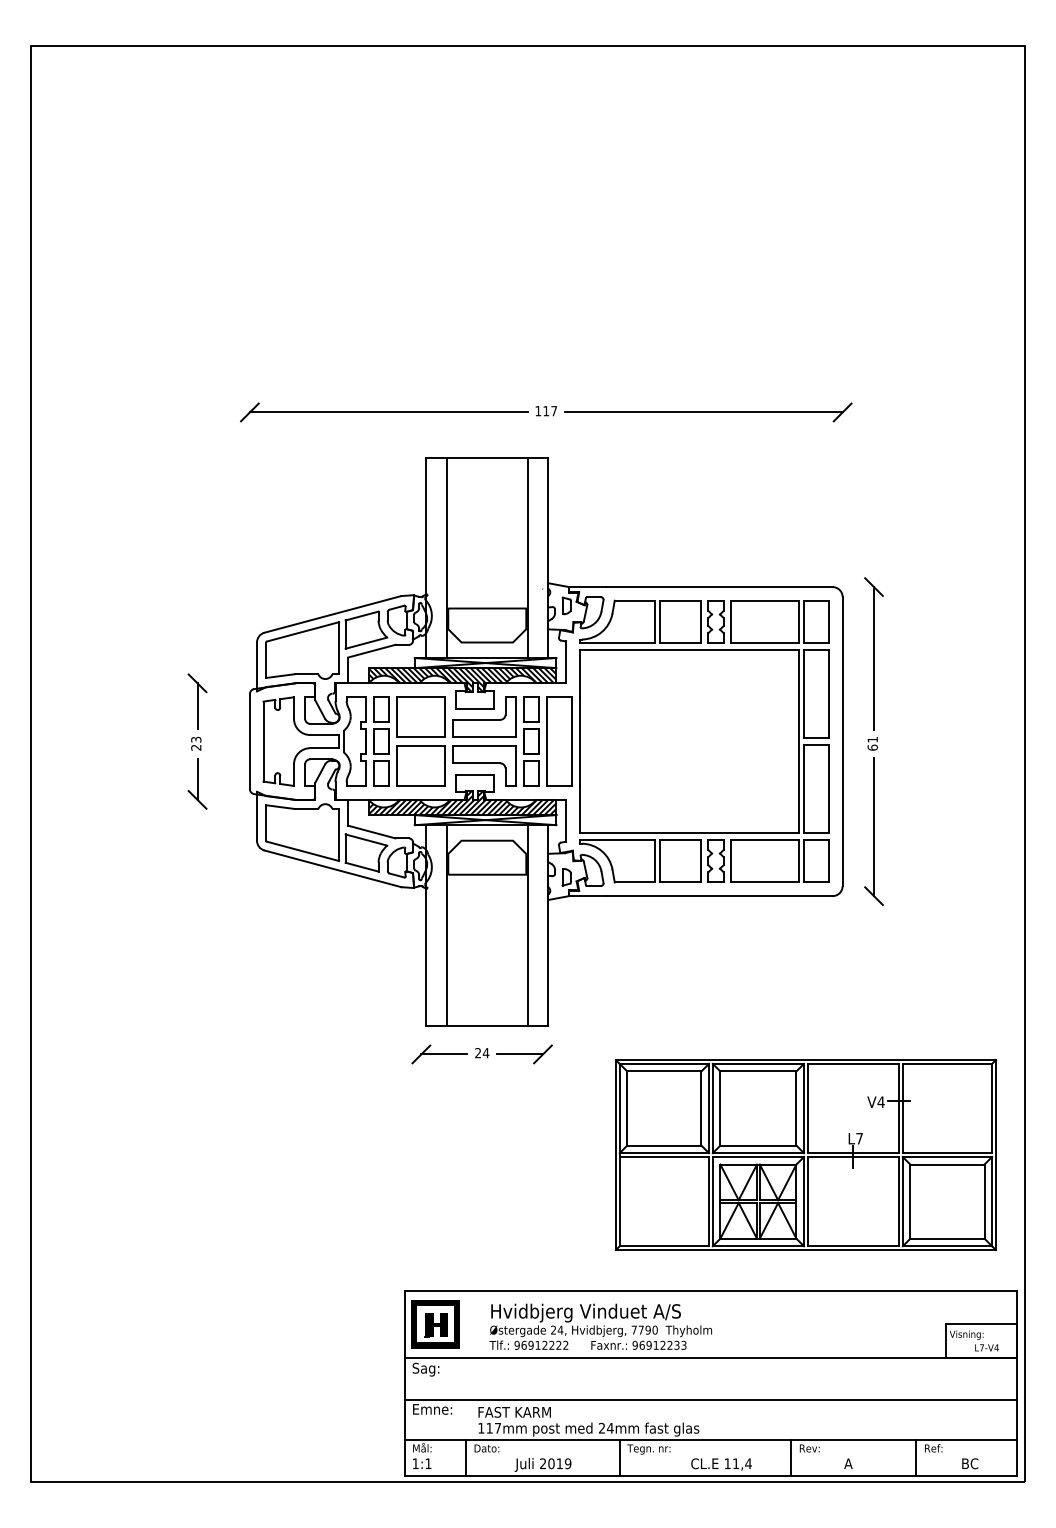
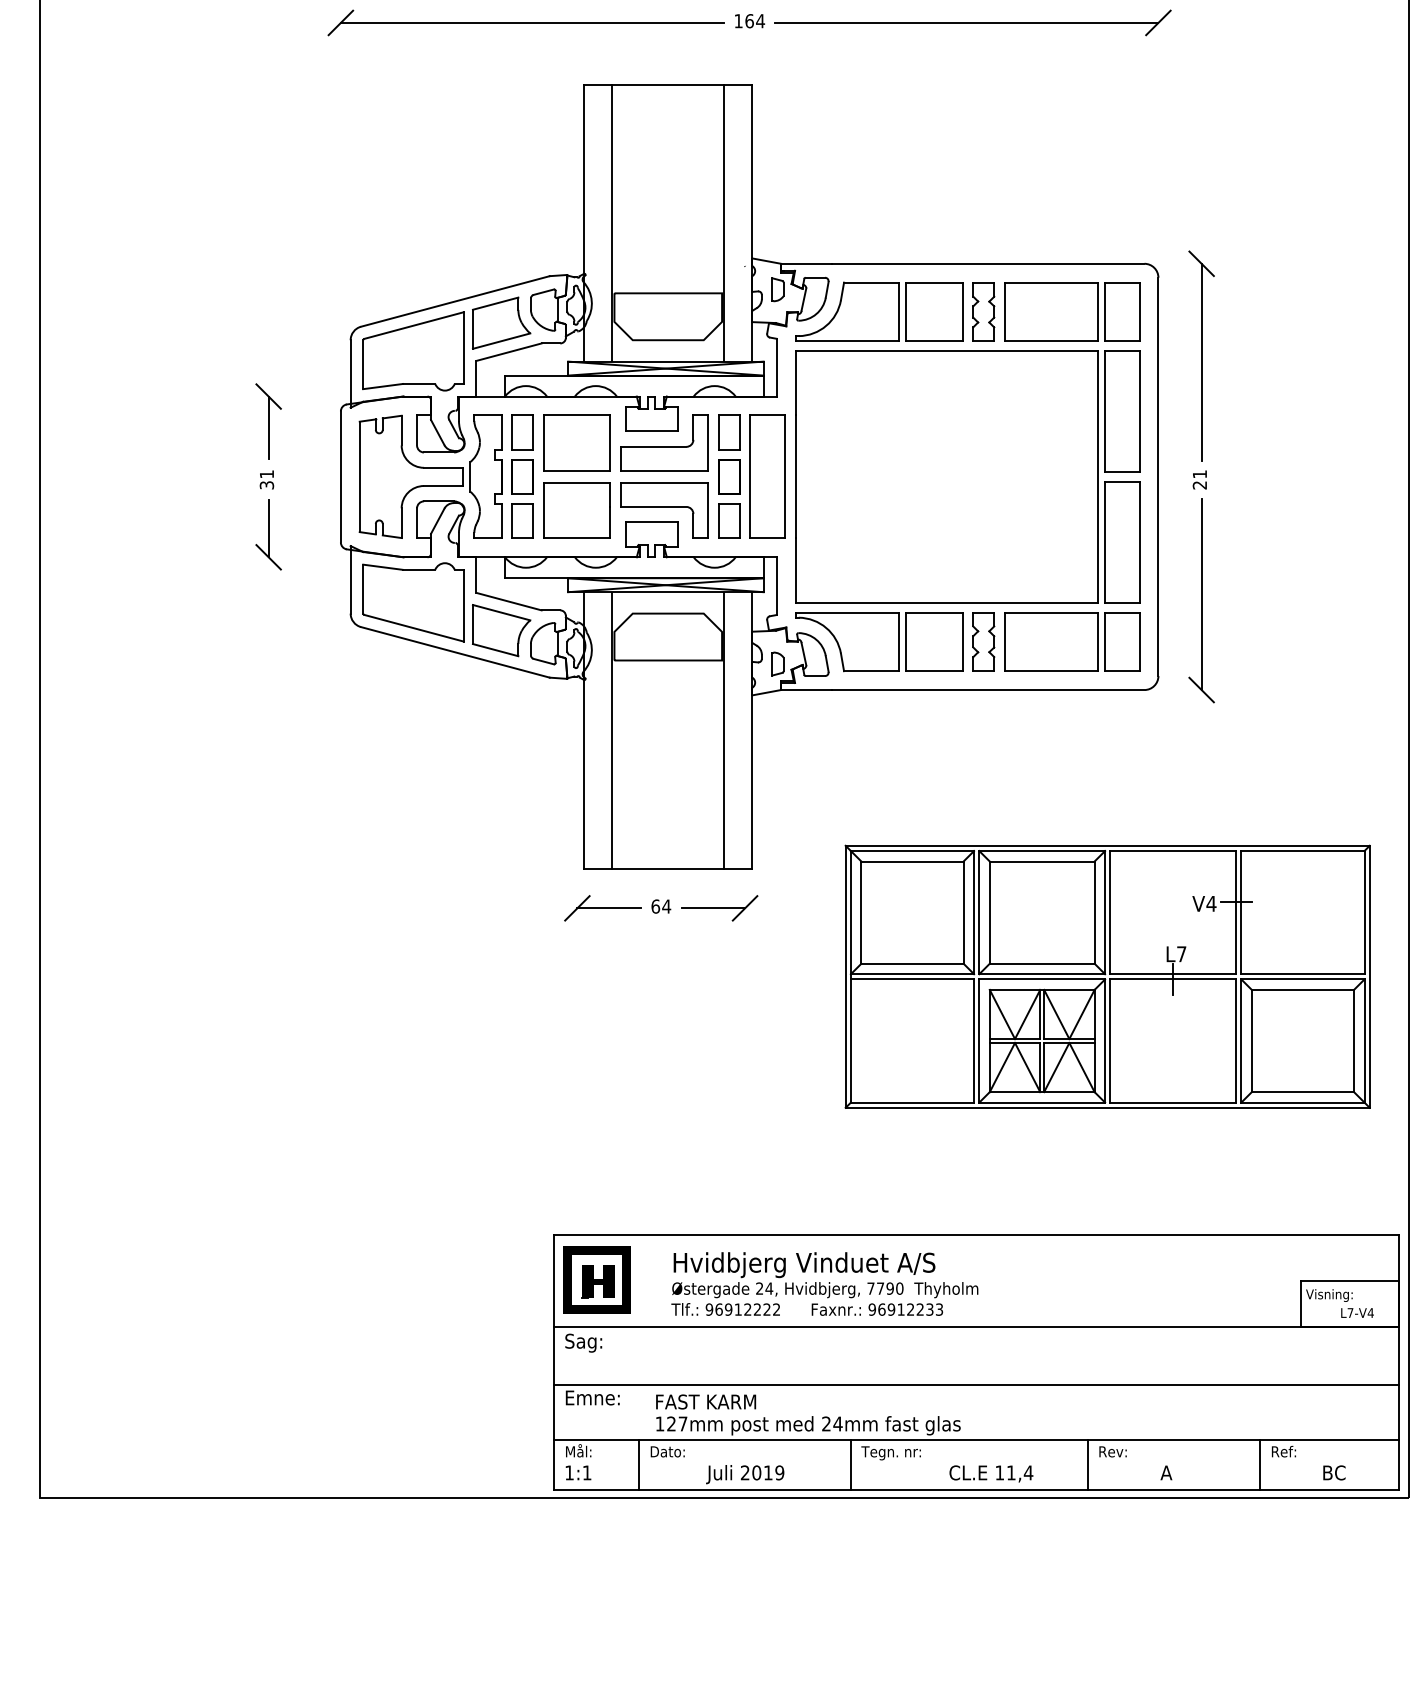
text: (550, 411) -> (755, 21), 117 -> 164
hatch: (462, 680) -> (634, 392), removed
text: (196, 743) -> (267, 479), 23 -> 31
text: (872, 747) -> (1199, 485), 61 -> 21
hatch: (462, 803) -> (634, 562), removed
text: (478, 1053) -> (656, 907), 24 -> 64
part: (805, 1155) -> (1107, 977), moved
text: (489, 1427) -> (671, 1422), 117mm -> 127mm

